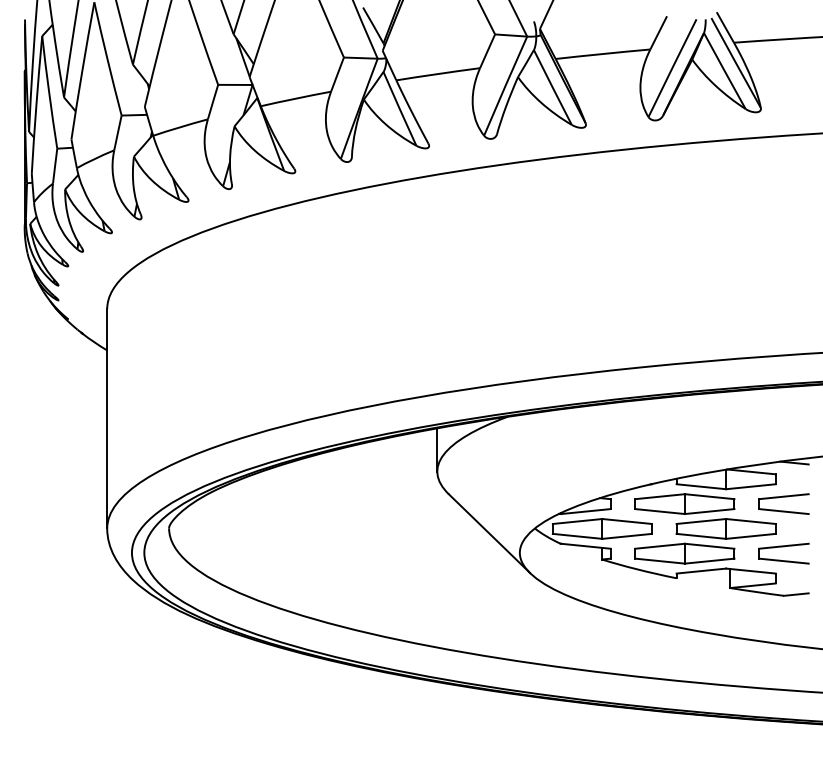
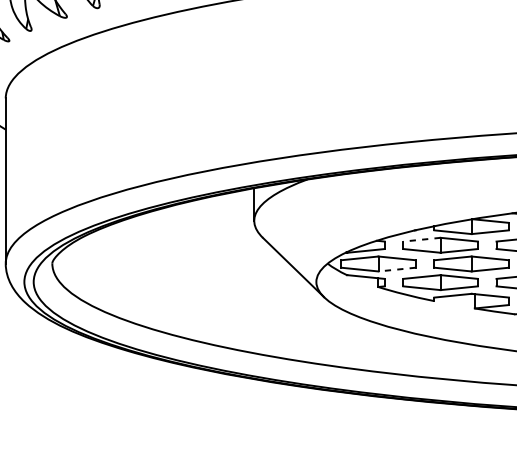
line: (660, 496) -> (422, 239), solid -> dashed
line: (627, 536) -> (397, 269), solid -> dashed

